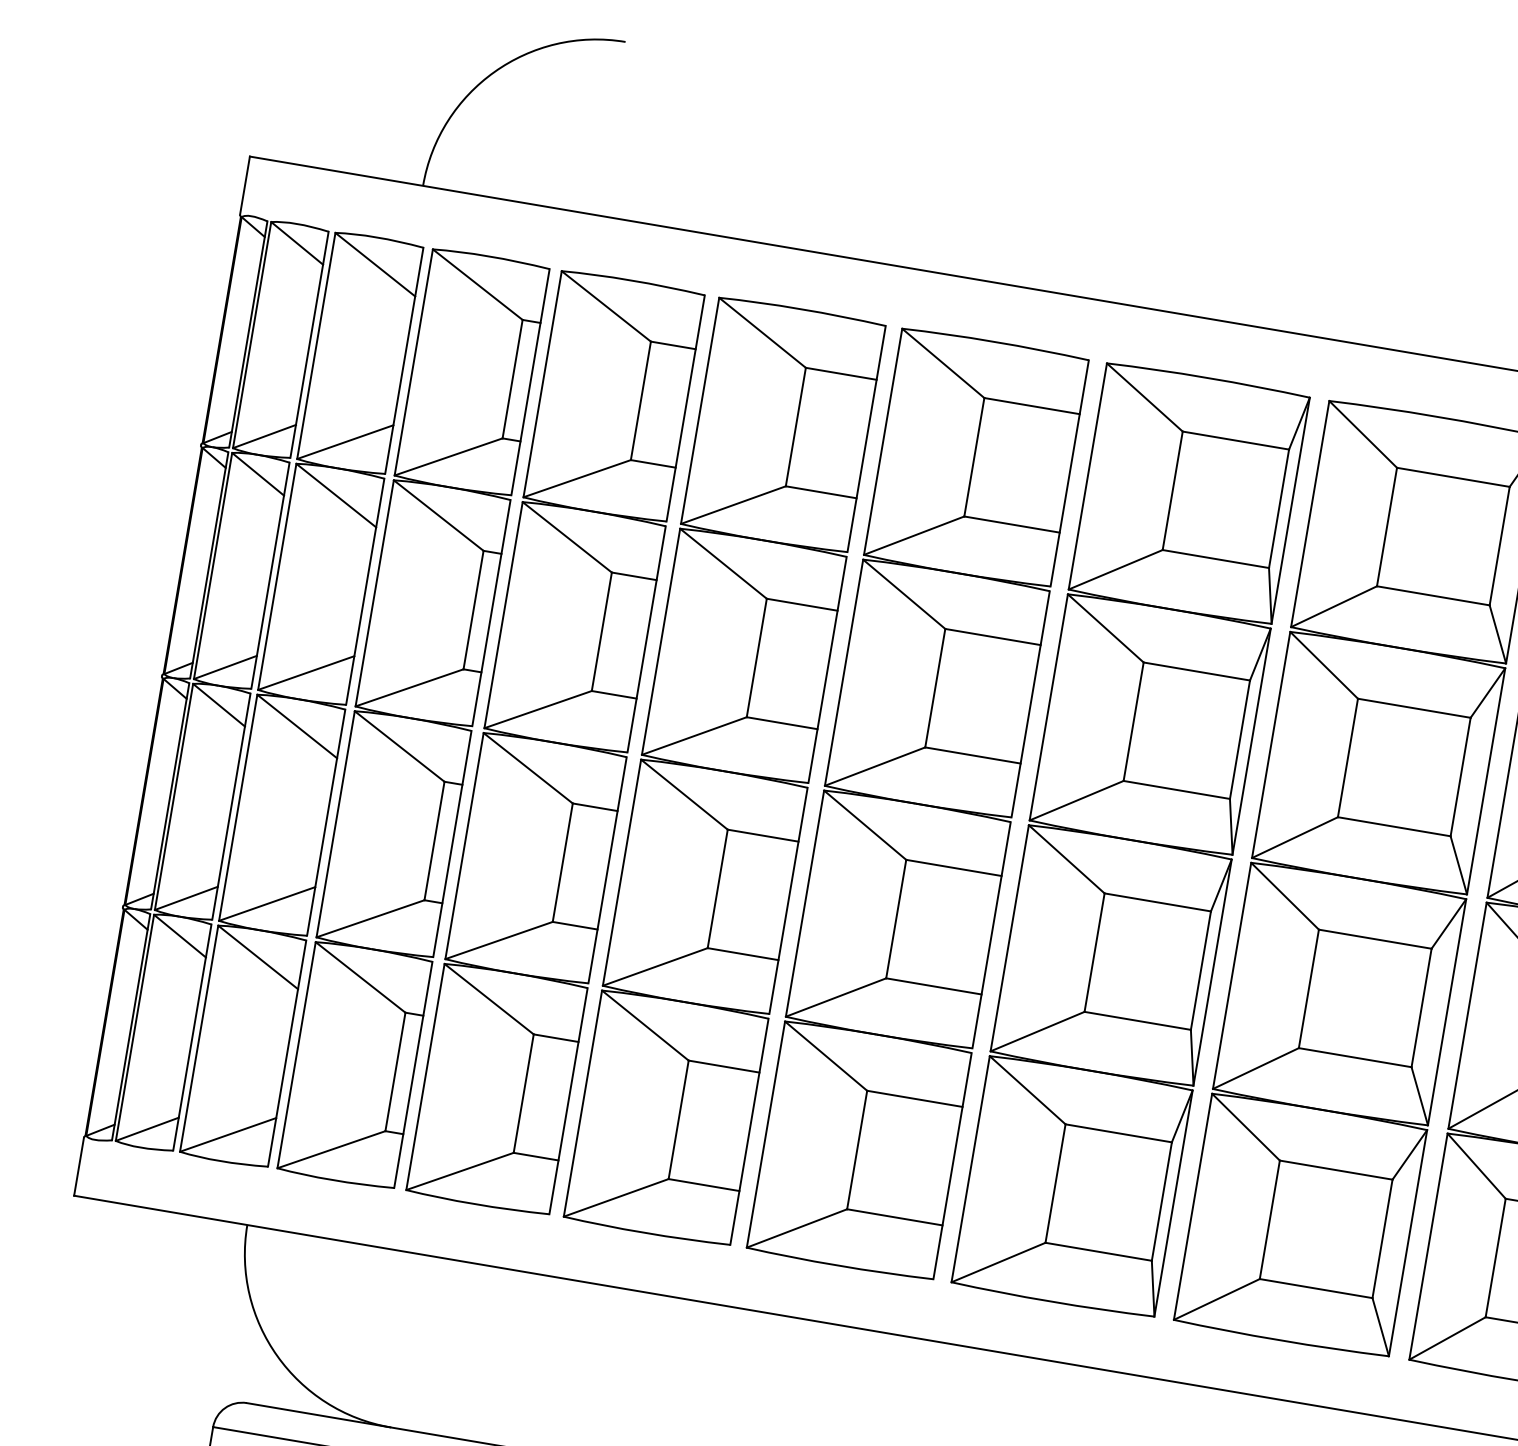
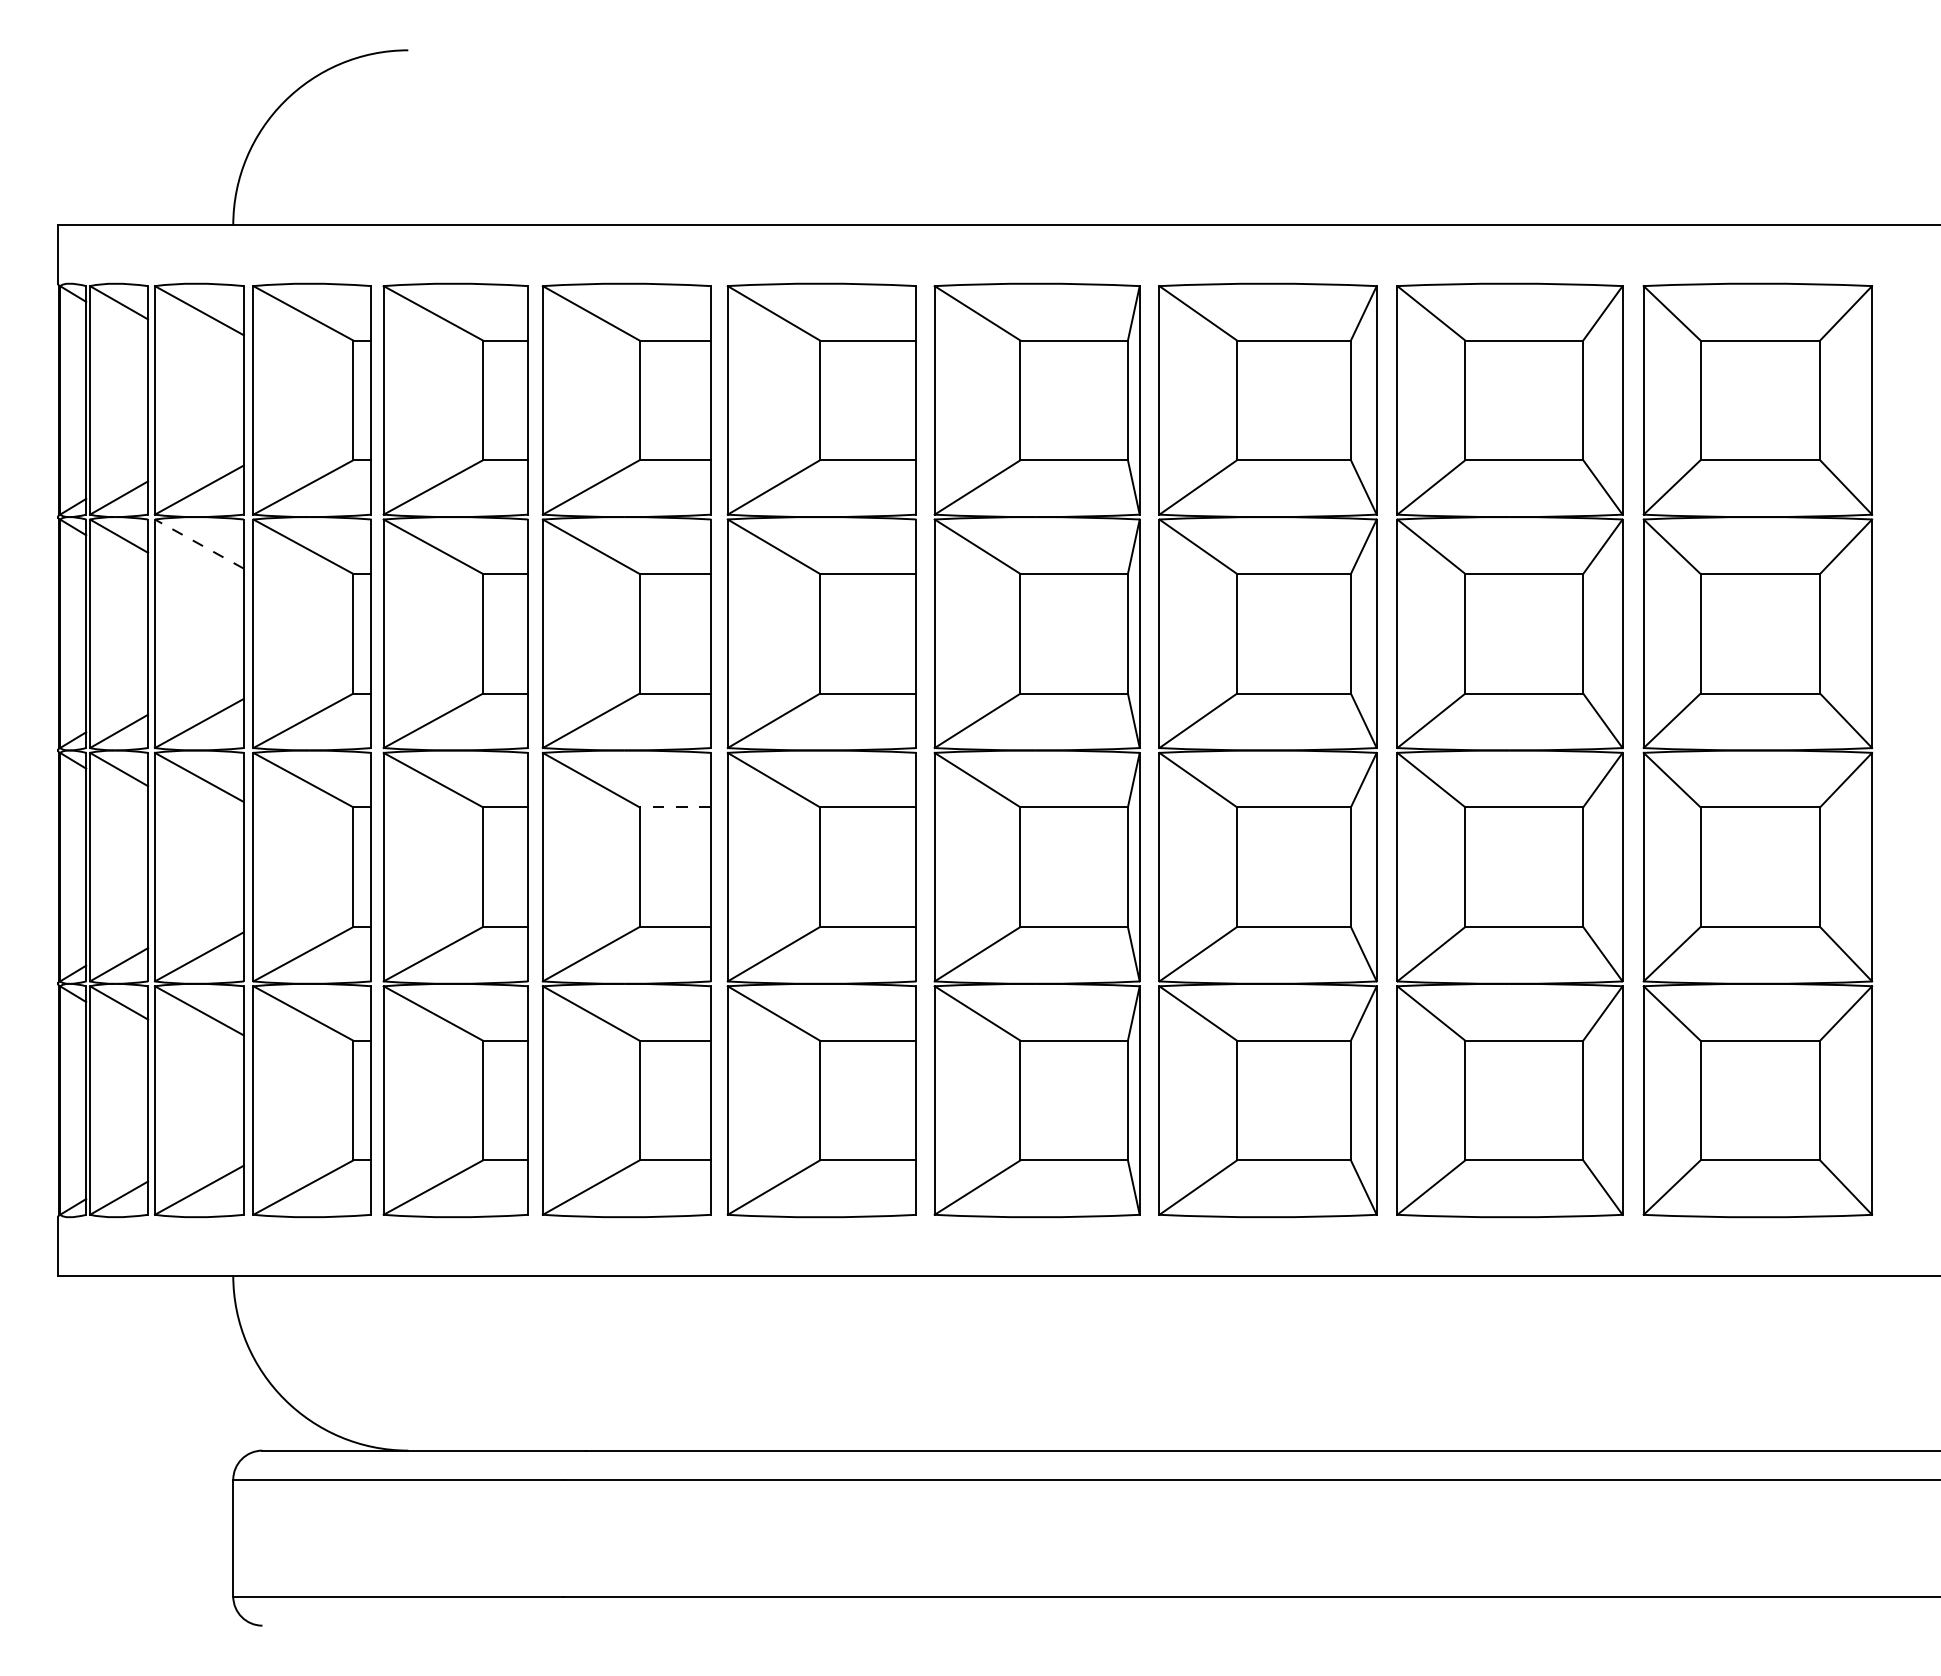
line: (336, 496) -> (199, 544), solid -> dashed
line: (763, 835) -> (675, 807), solid -> dashed

